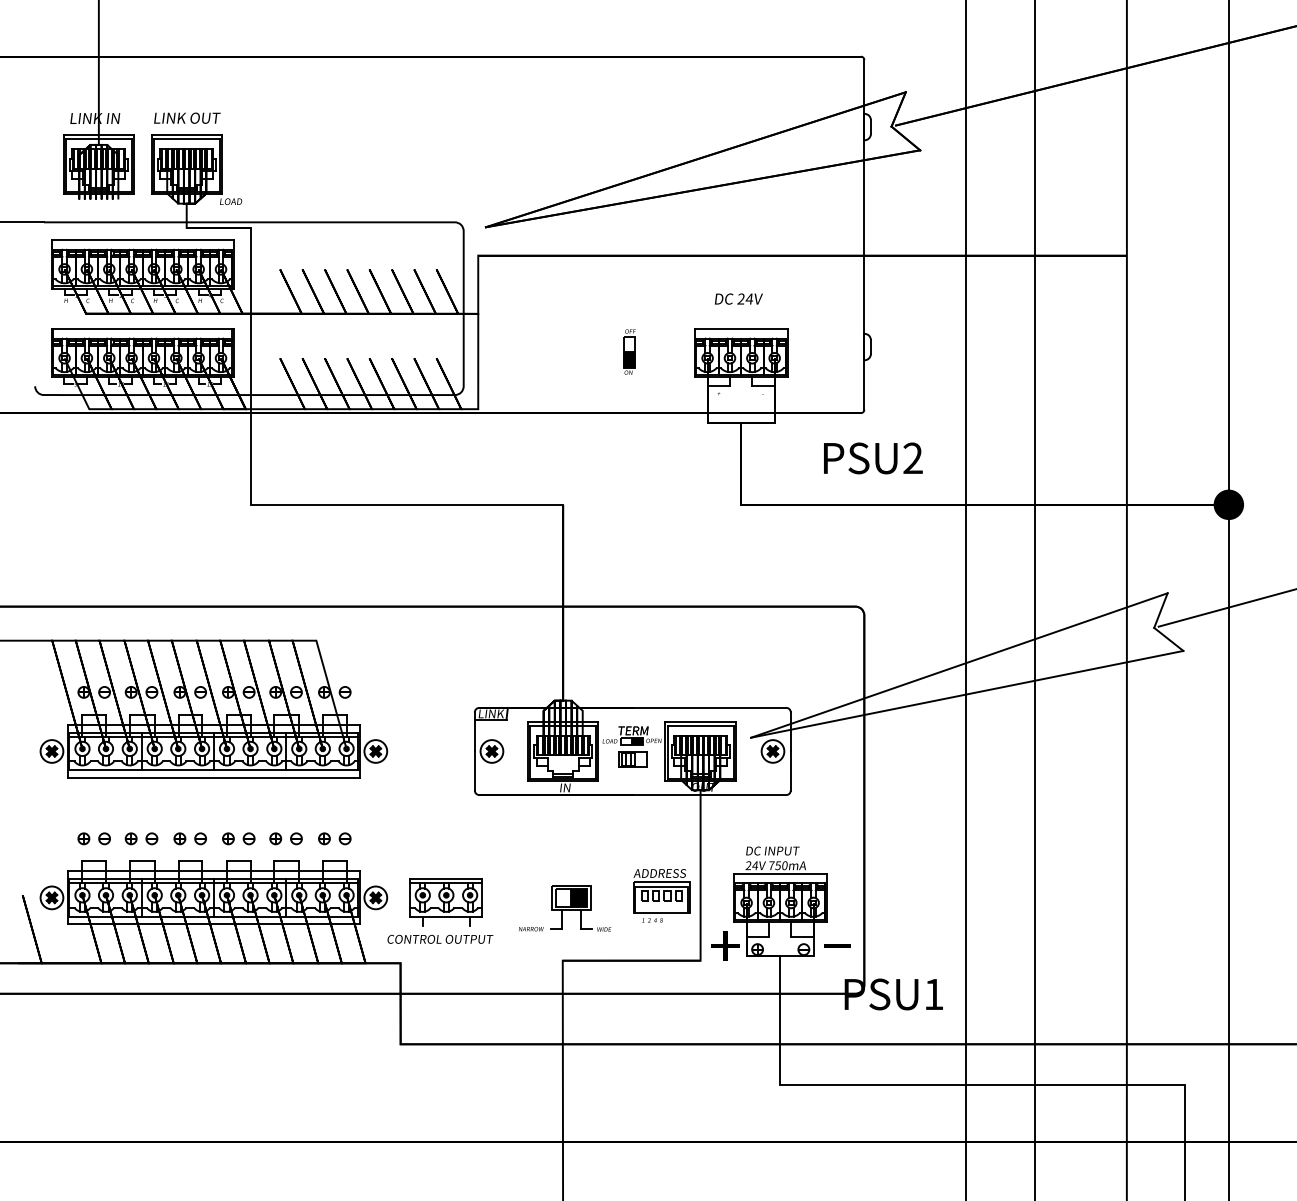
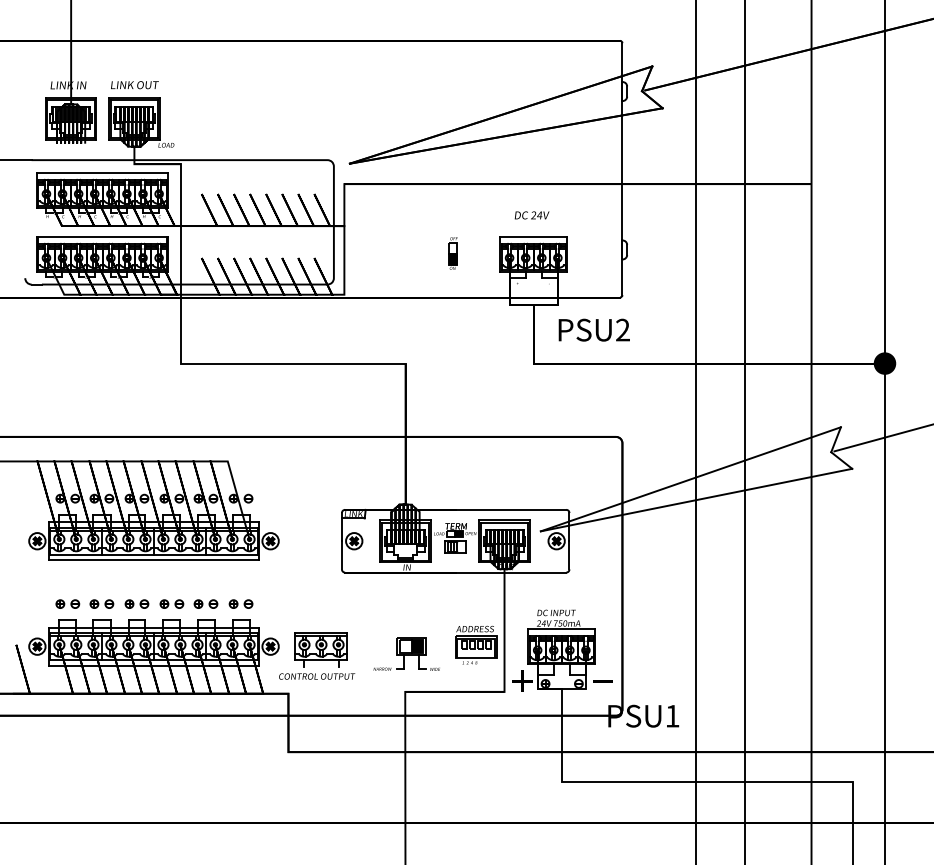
text: (873, 458) -> (594, 330), moved

